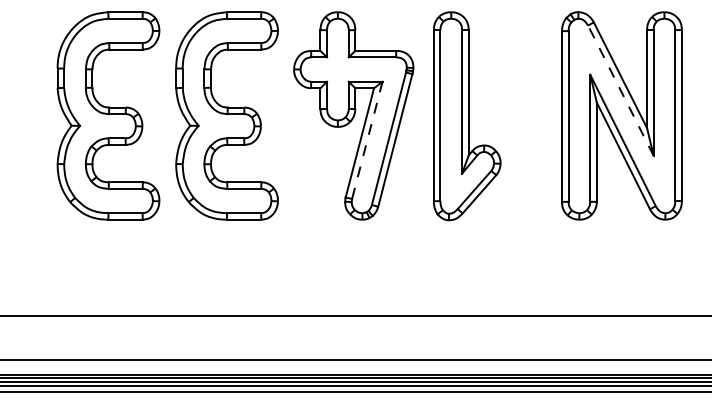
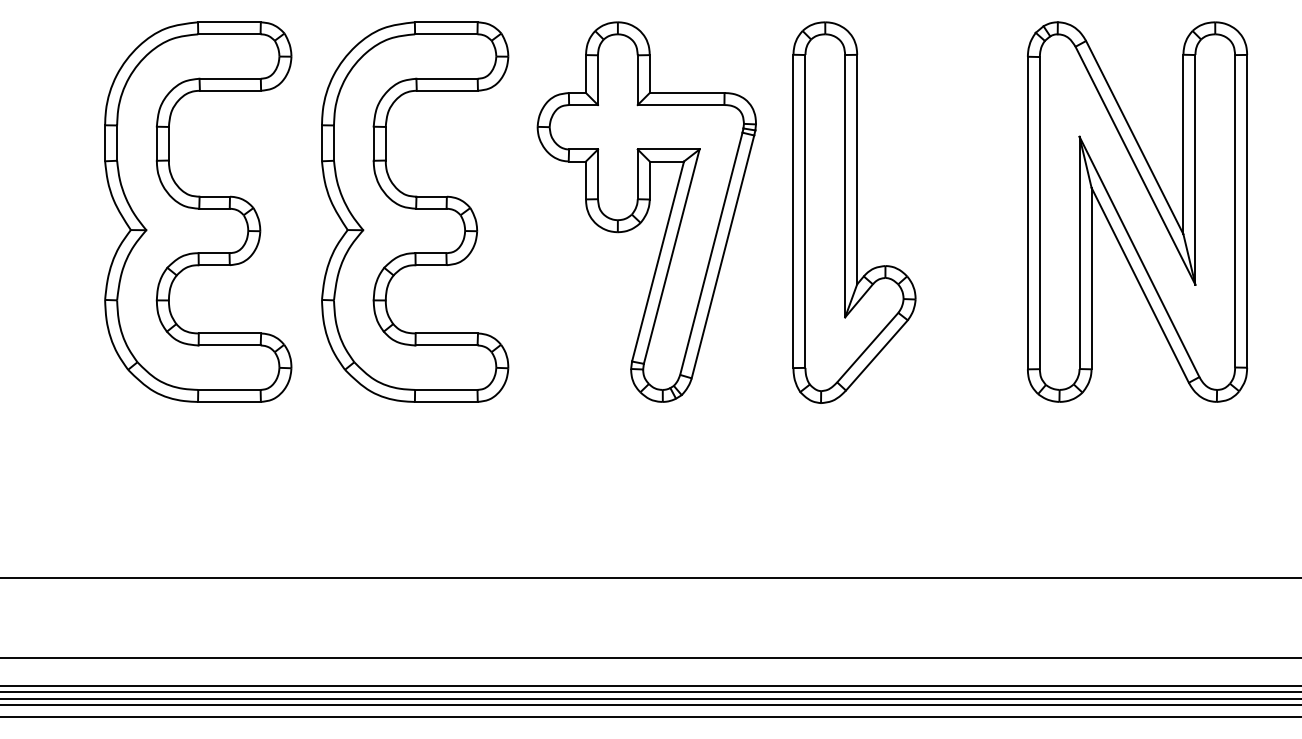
line: (620, 90) -> (1134, 165), dashed -> solid
line: (367, 140) -> (672, 256), dashed -> solid

